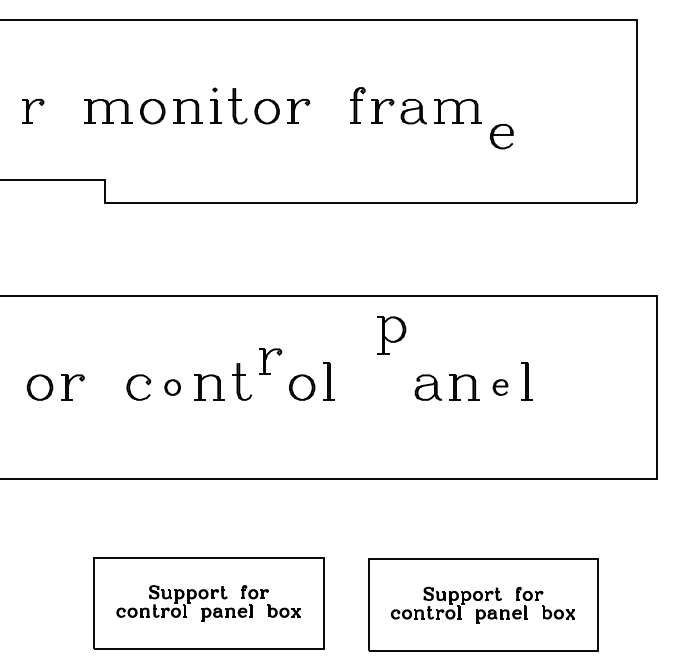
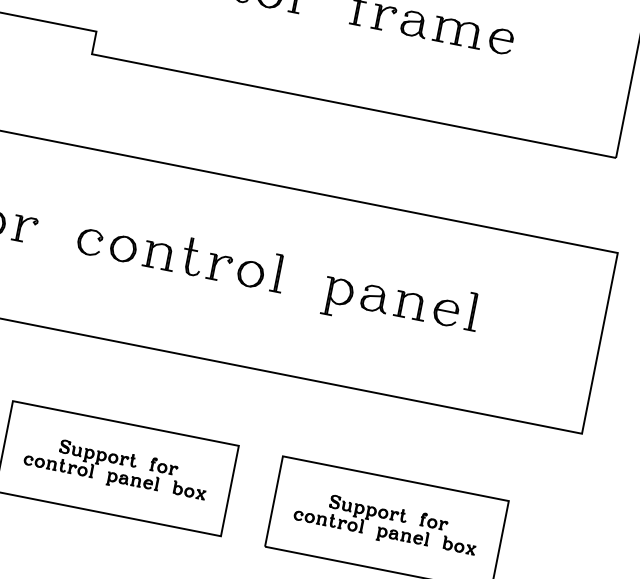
part: (501, 136) -> (500, 41), moved
part: (391, 335) -> (337, 297), moved
part: (270, 361) -> (219, 267), moved
part: (172, 387) -> (123, 248), size x1.67
part: (500, 387) -> (446, 312), size x1.67

